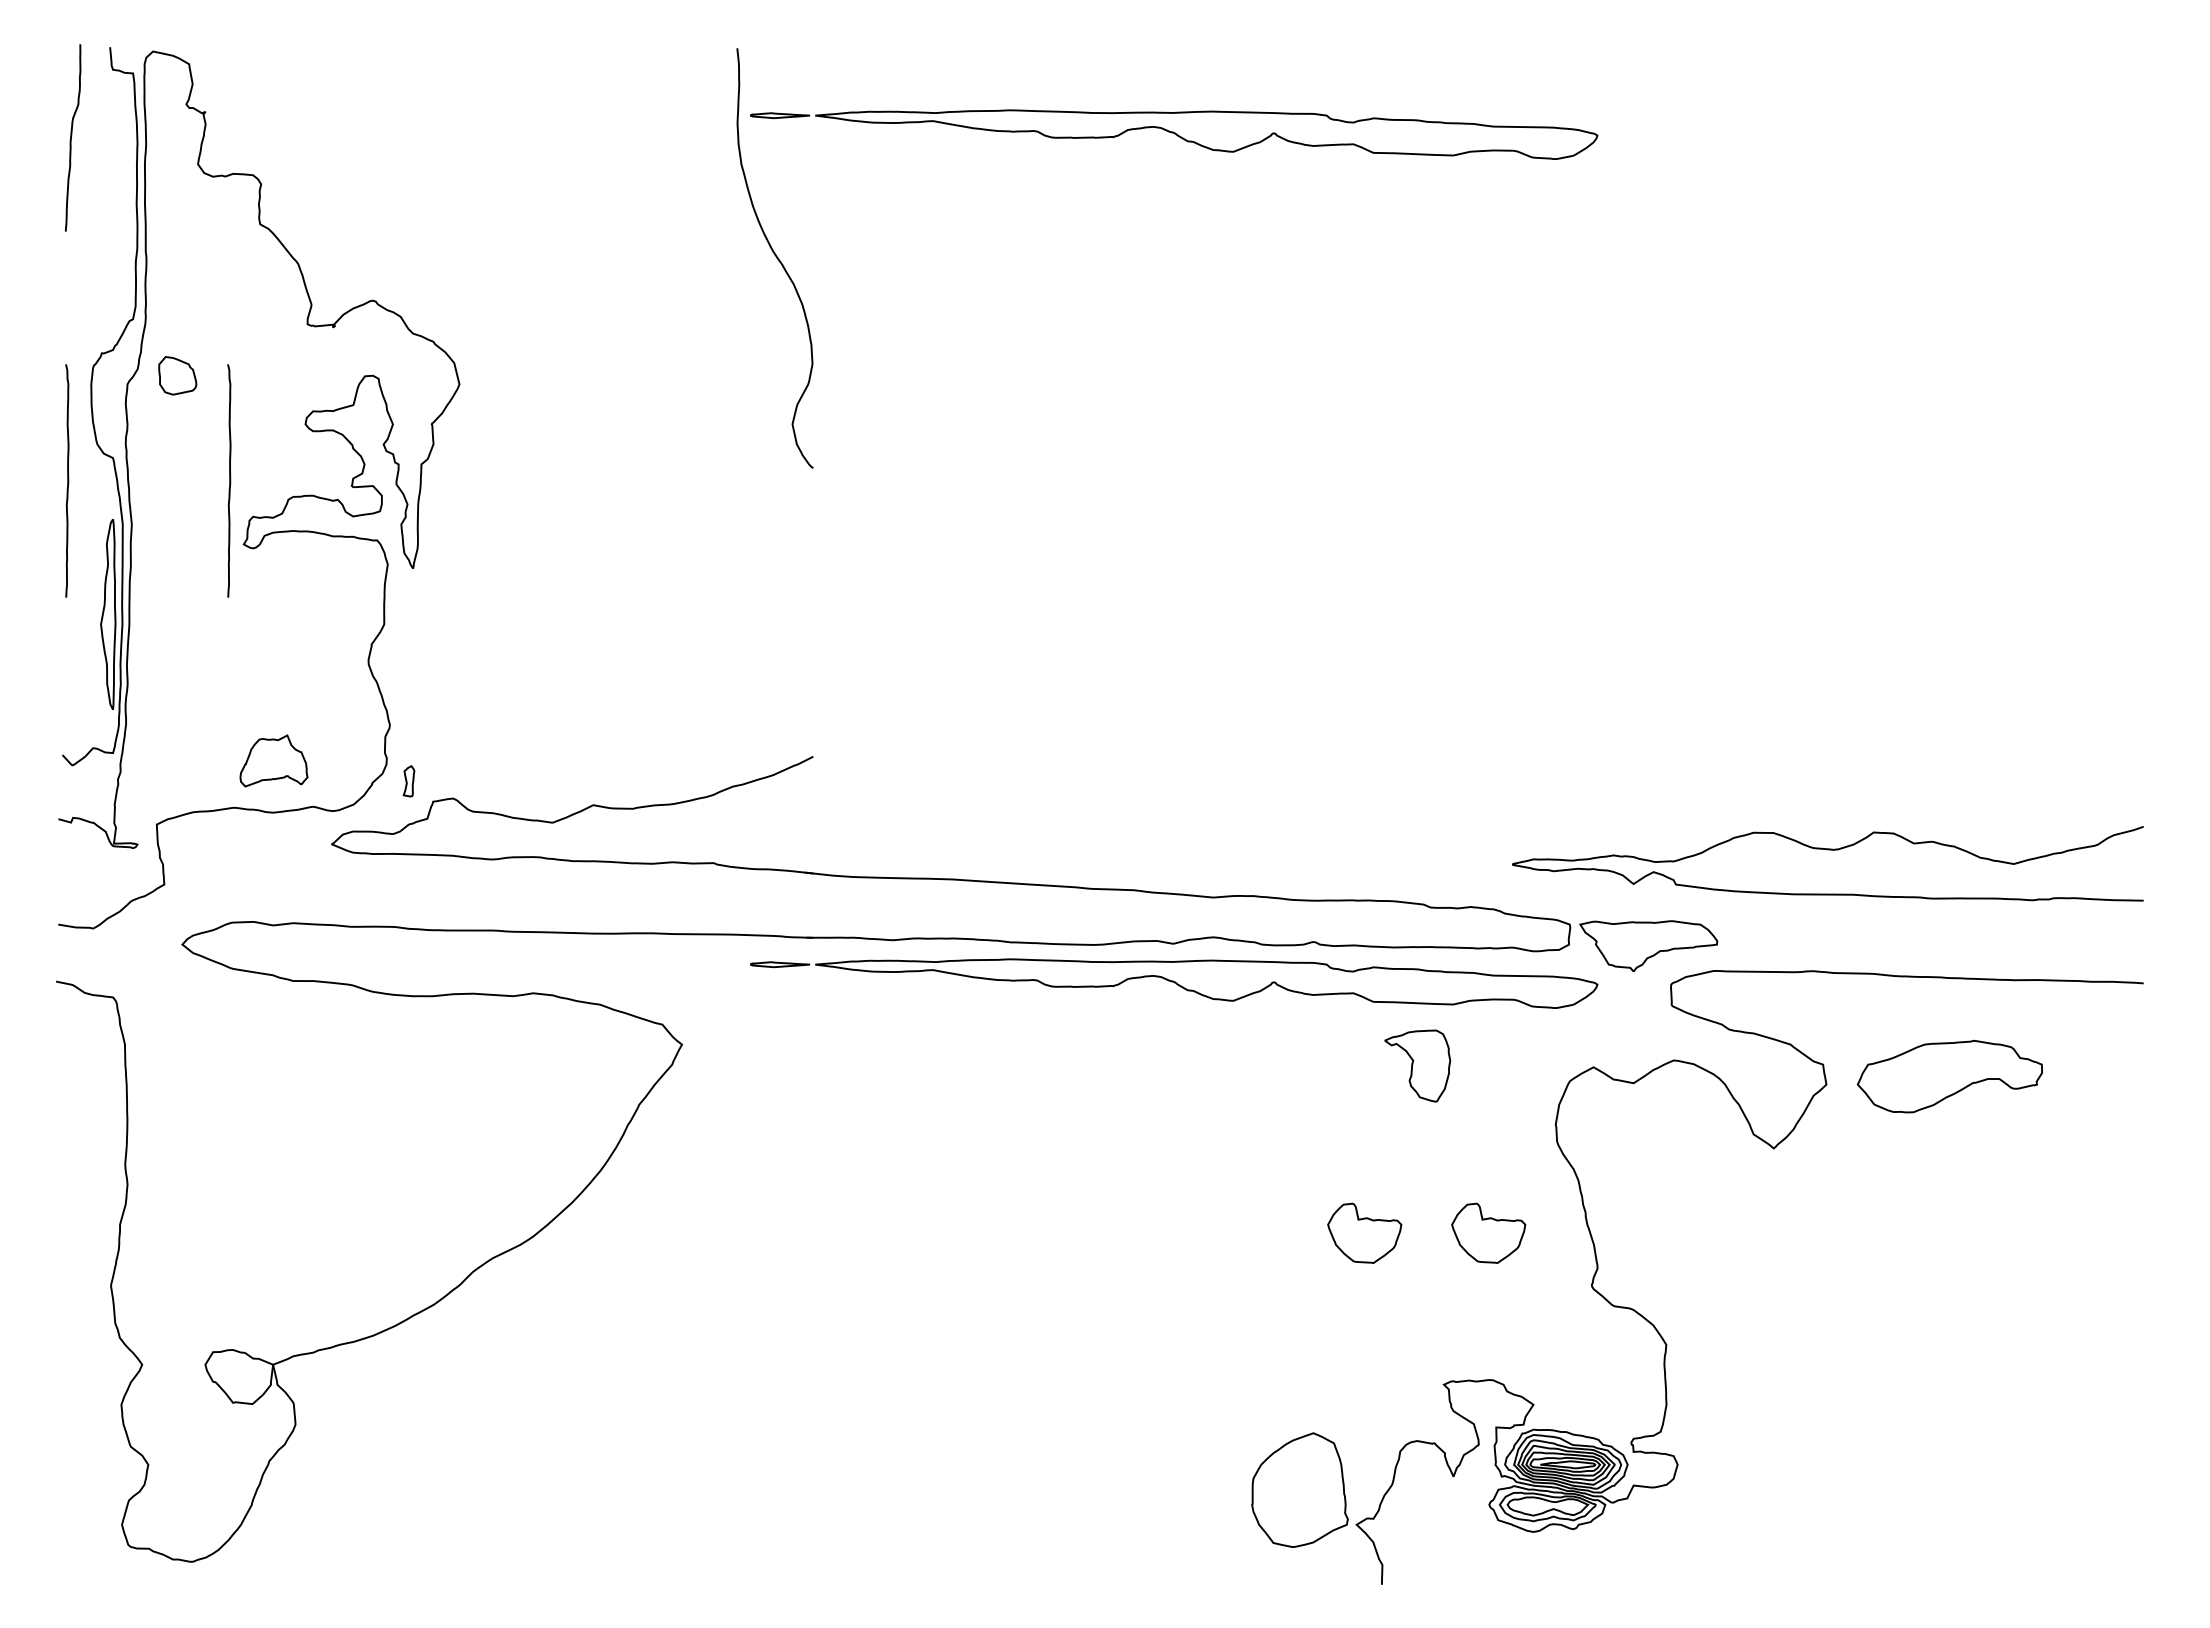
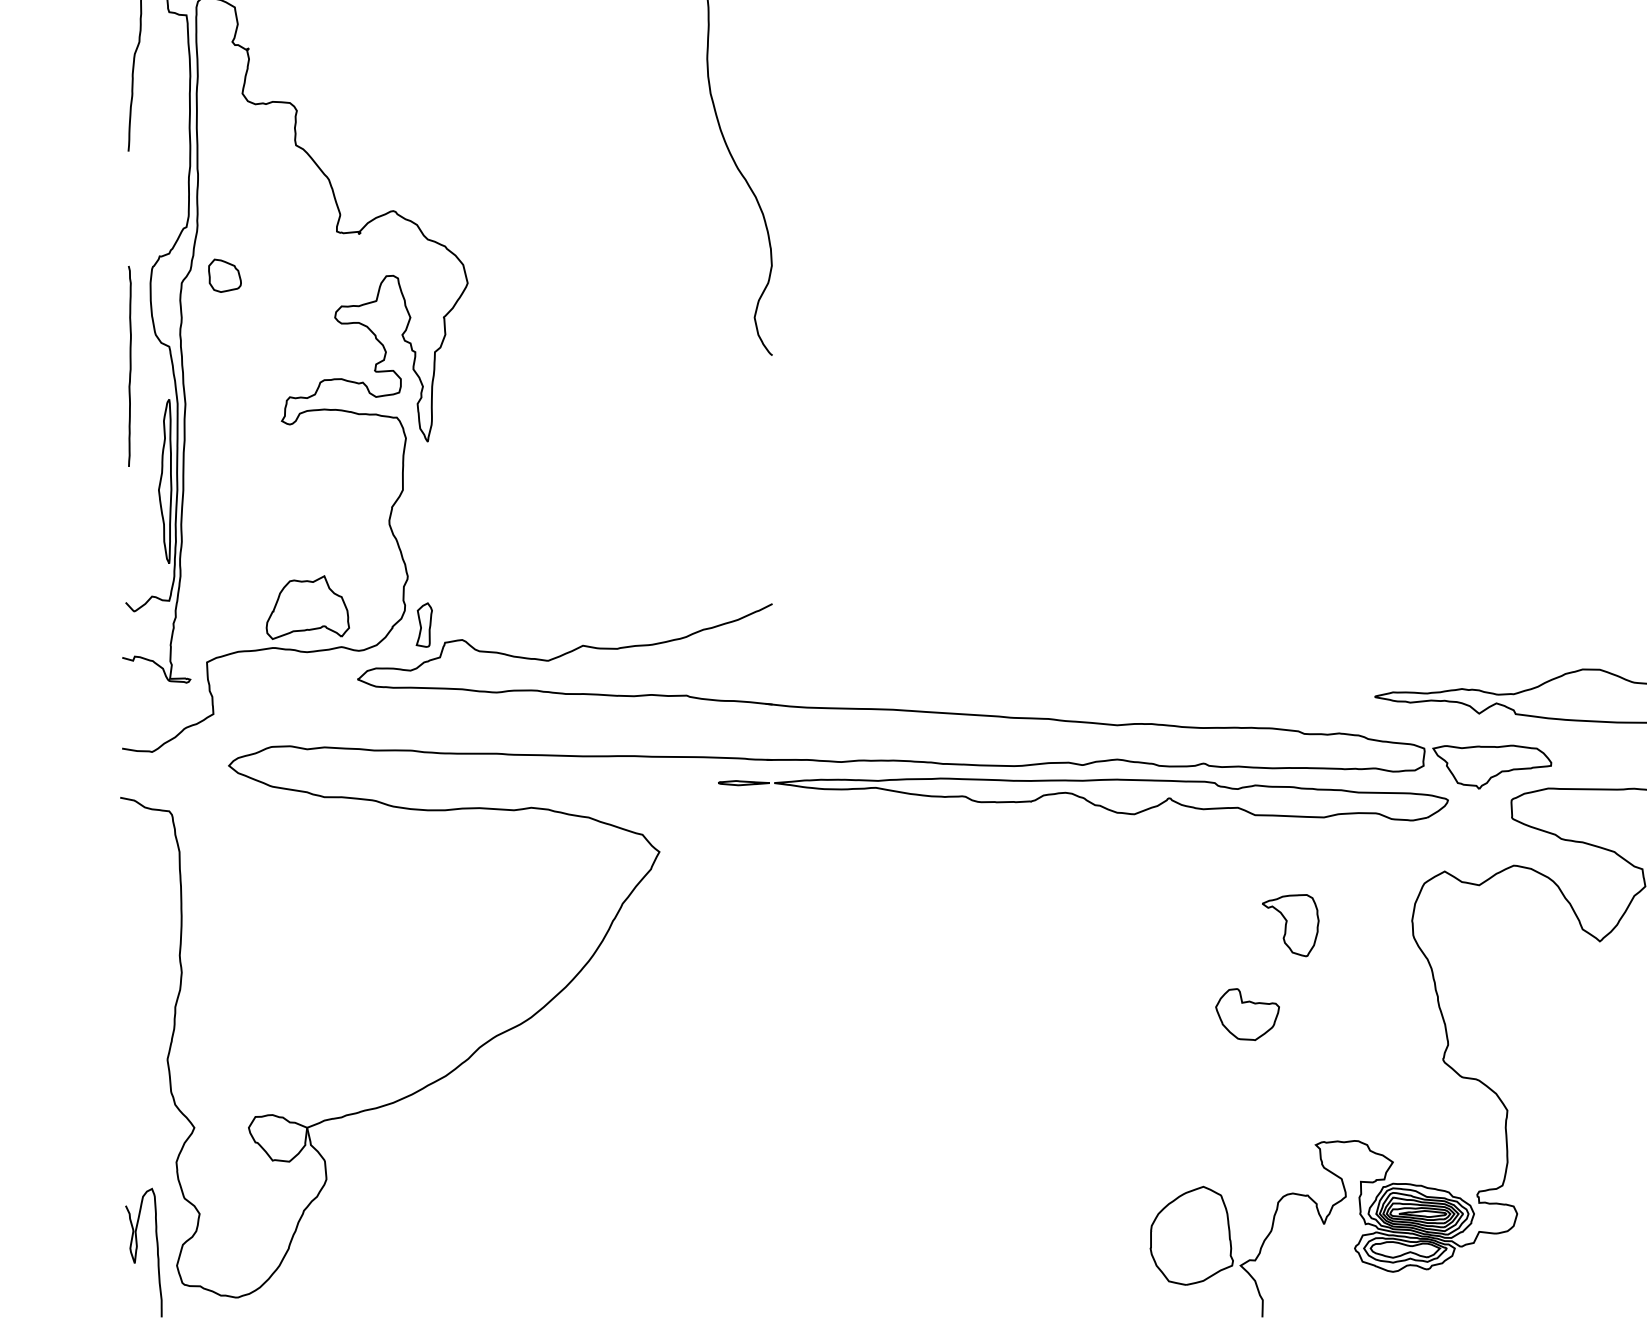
part: (1174, 134) -> (1083, 67), removed
curve: (229, 480) -> (269, 366), removed
part: (273, 760) -> (307, 607), size x1.43
part: (408, 781) -> (423, 625), size x1.67
part: (1417, 1065) -> (1290, 925), moved
part: (1488, 1232) -> (1354, 1013), removed
curve: (75, 1509) -> (136, 1252), added

